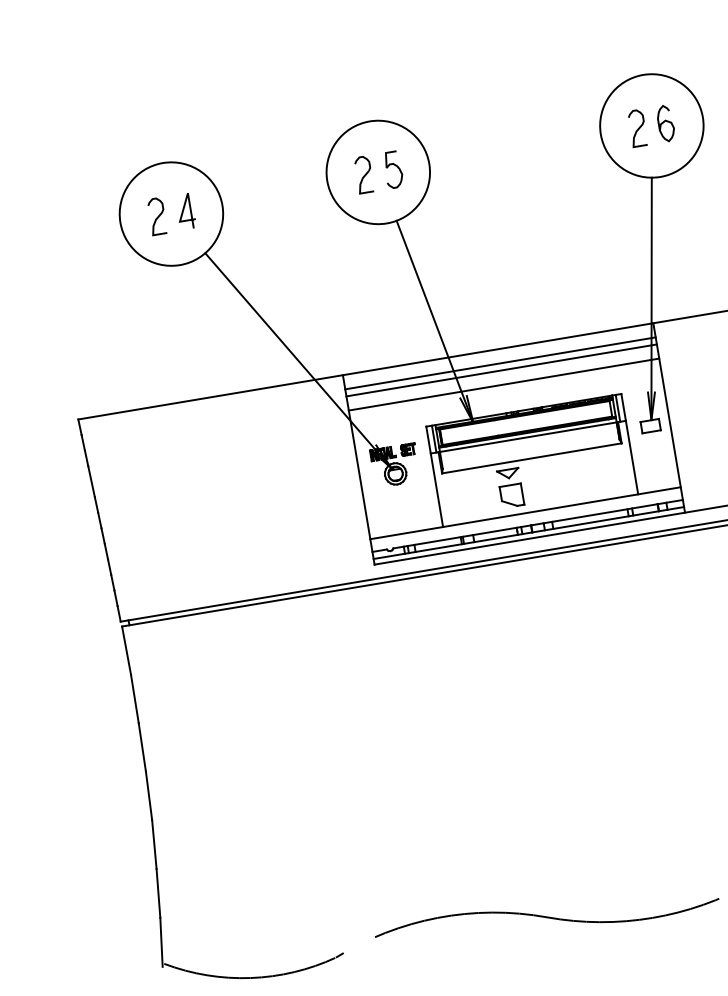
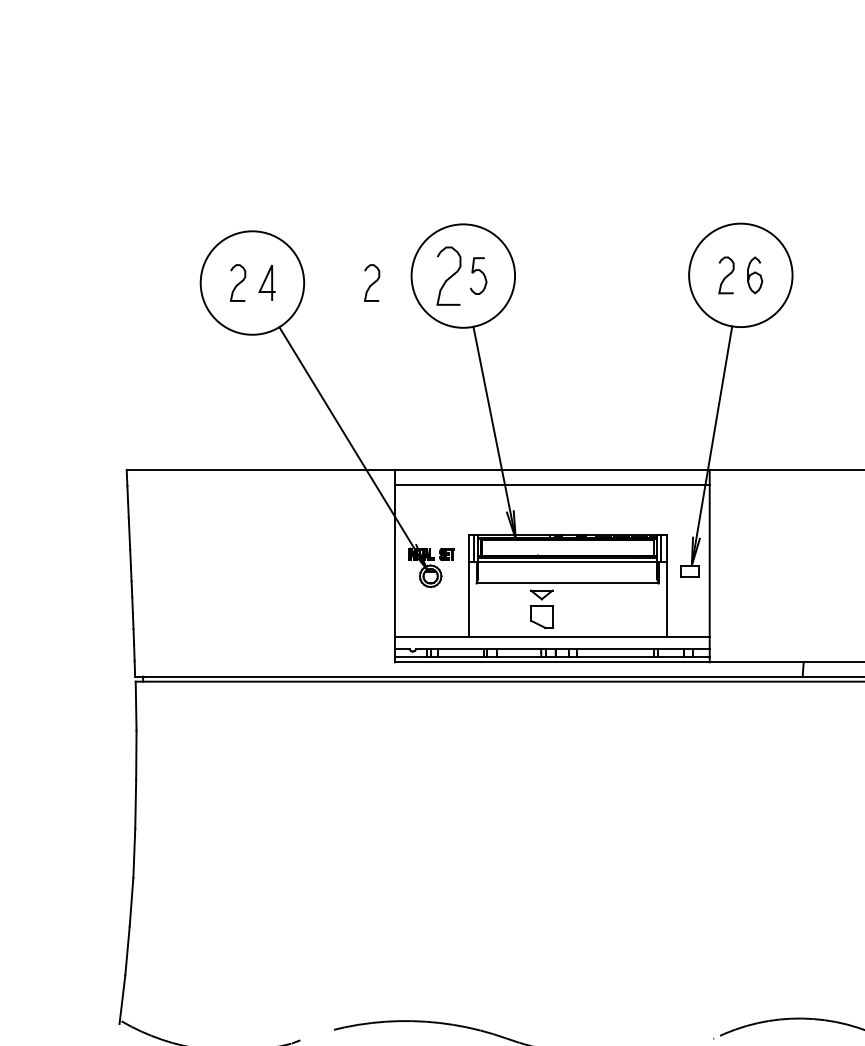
part: (363, 174) -> (448, 275), size x1.6
curve: (289, 193) -> (372, 282), added
line: (500, 370) -> (551, 491), removed
line: (503, 385) -> (551, 506), removed

